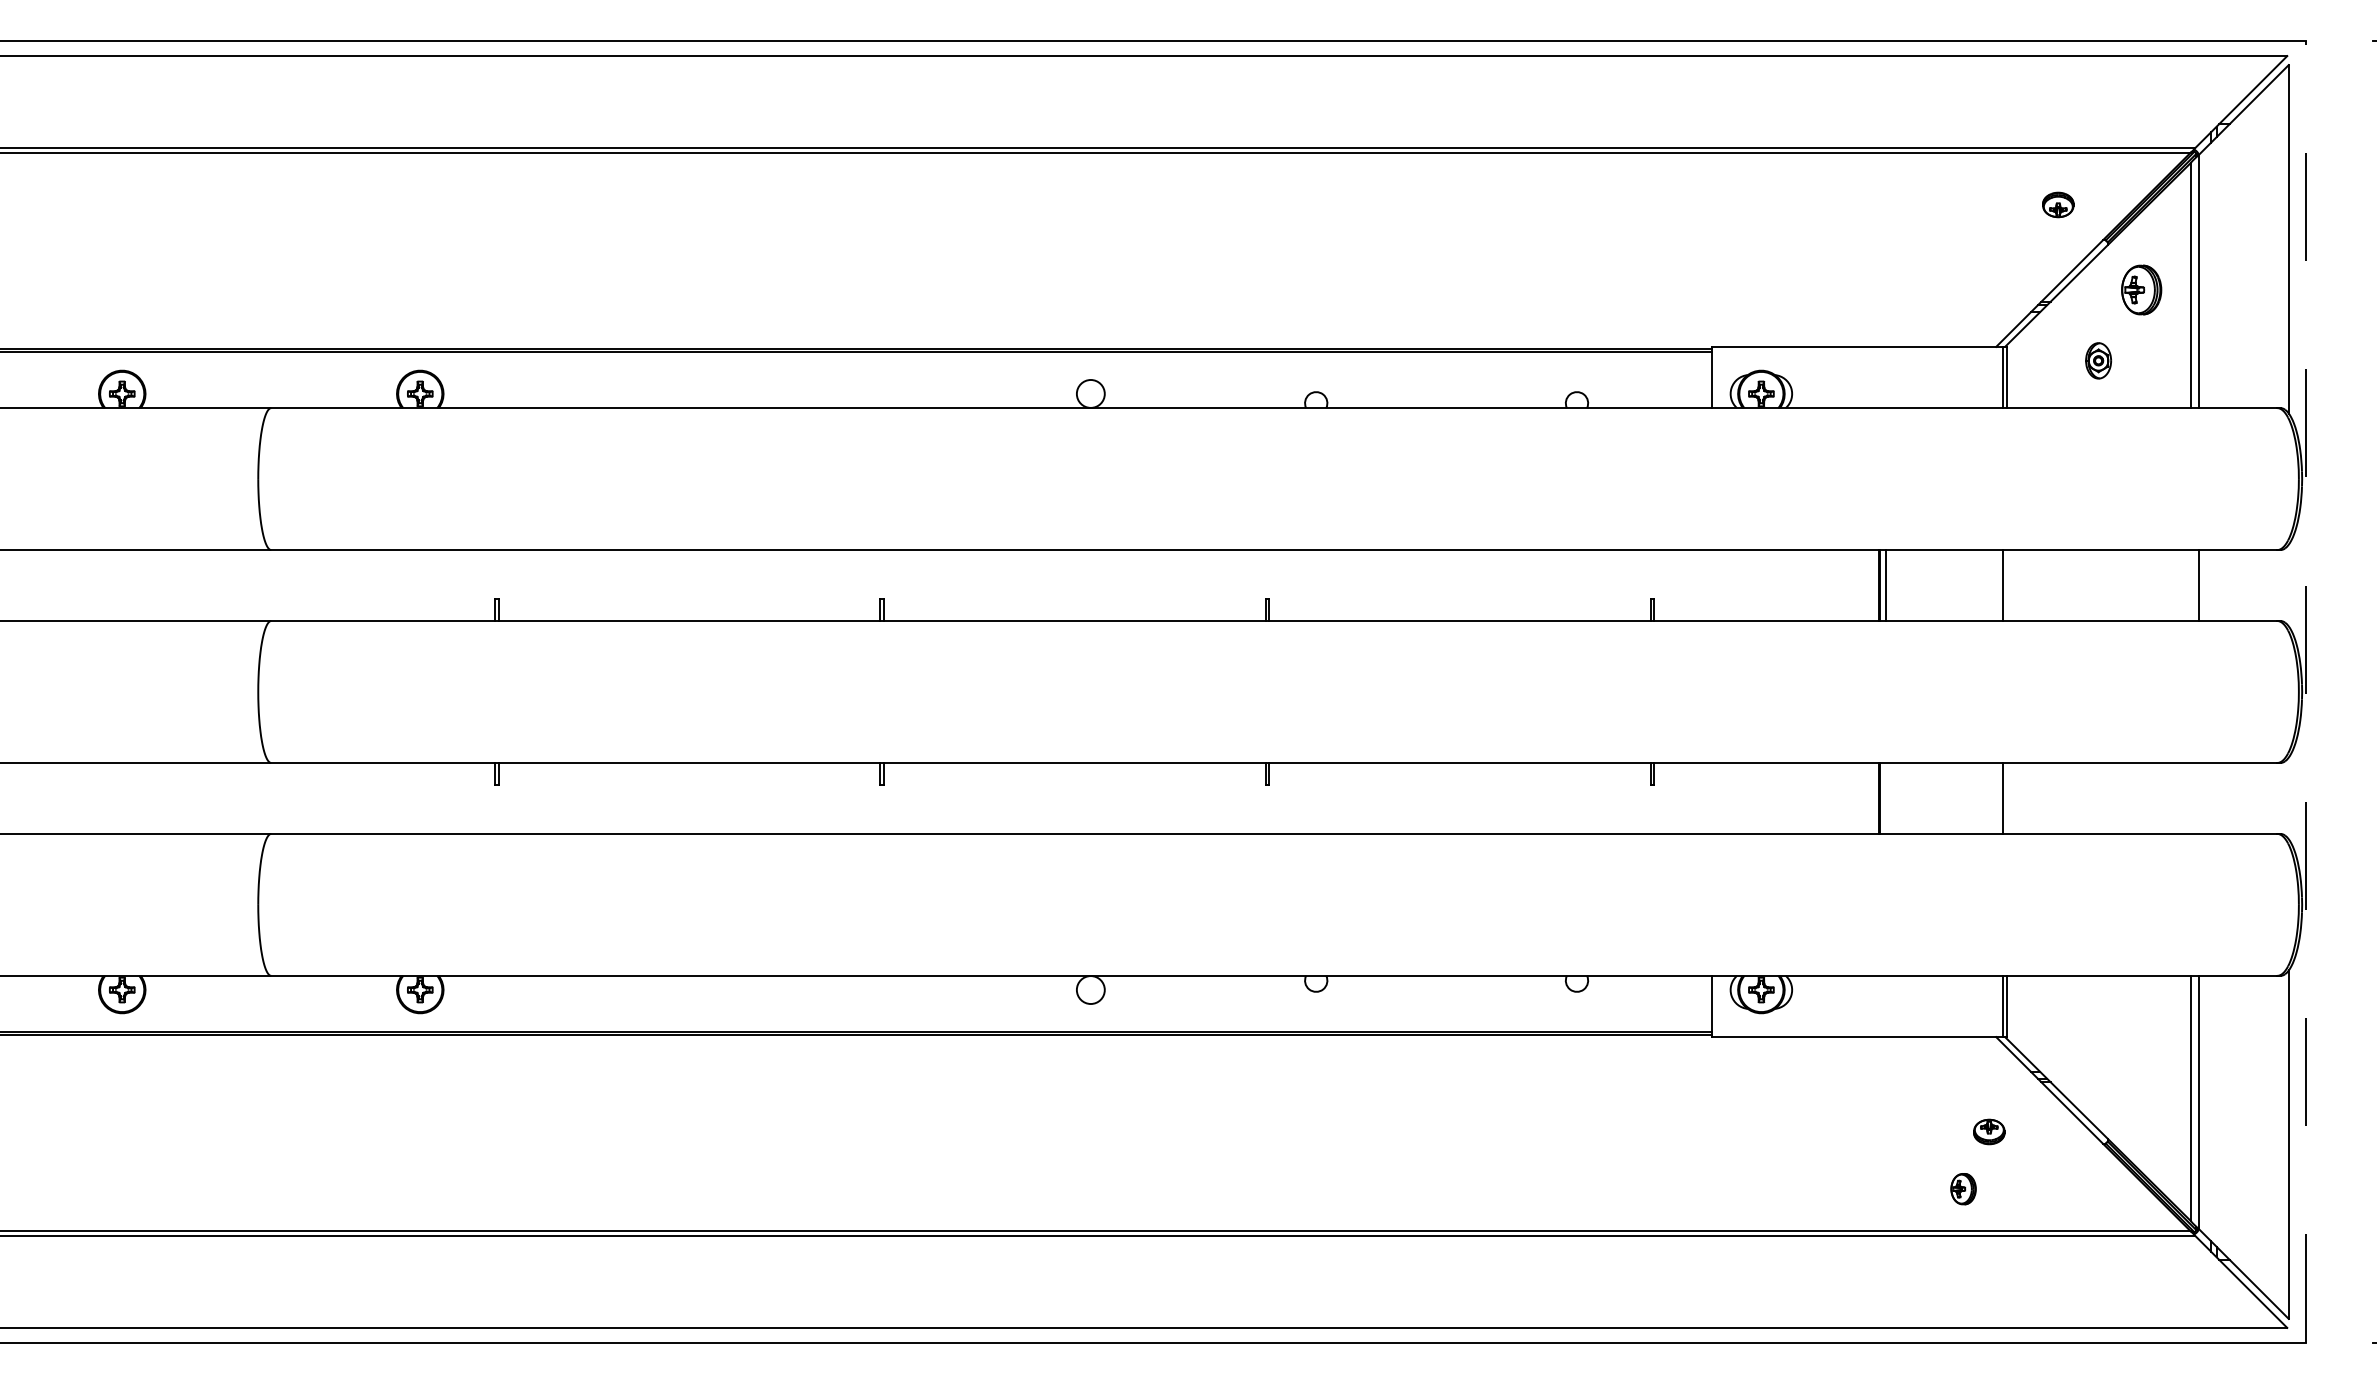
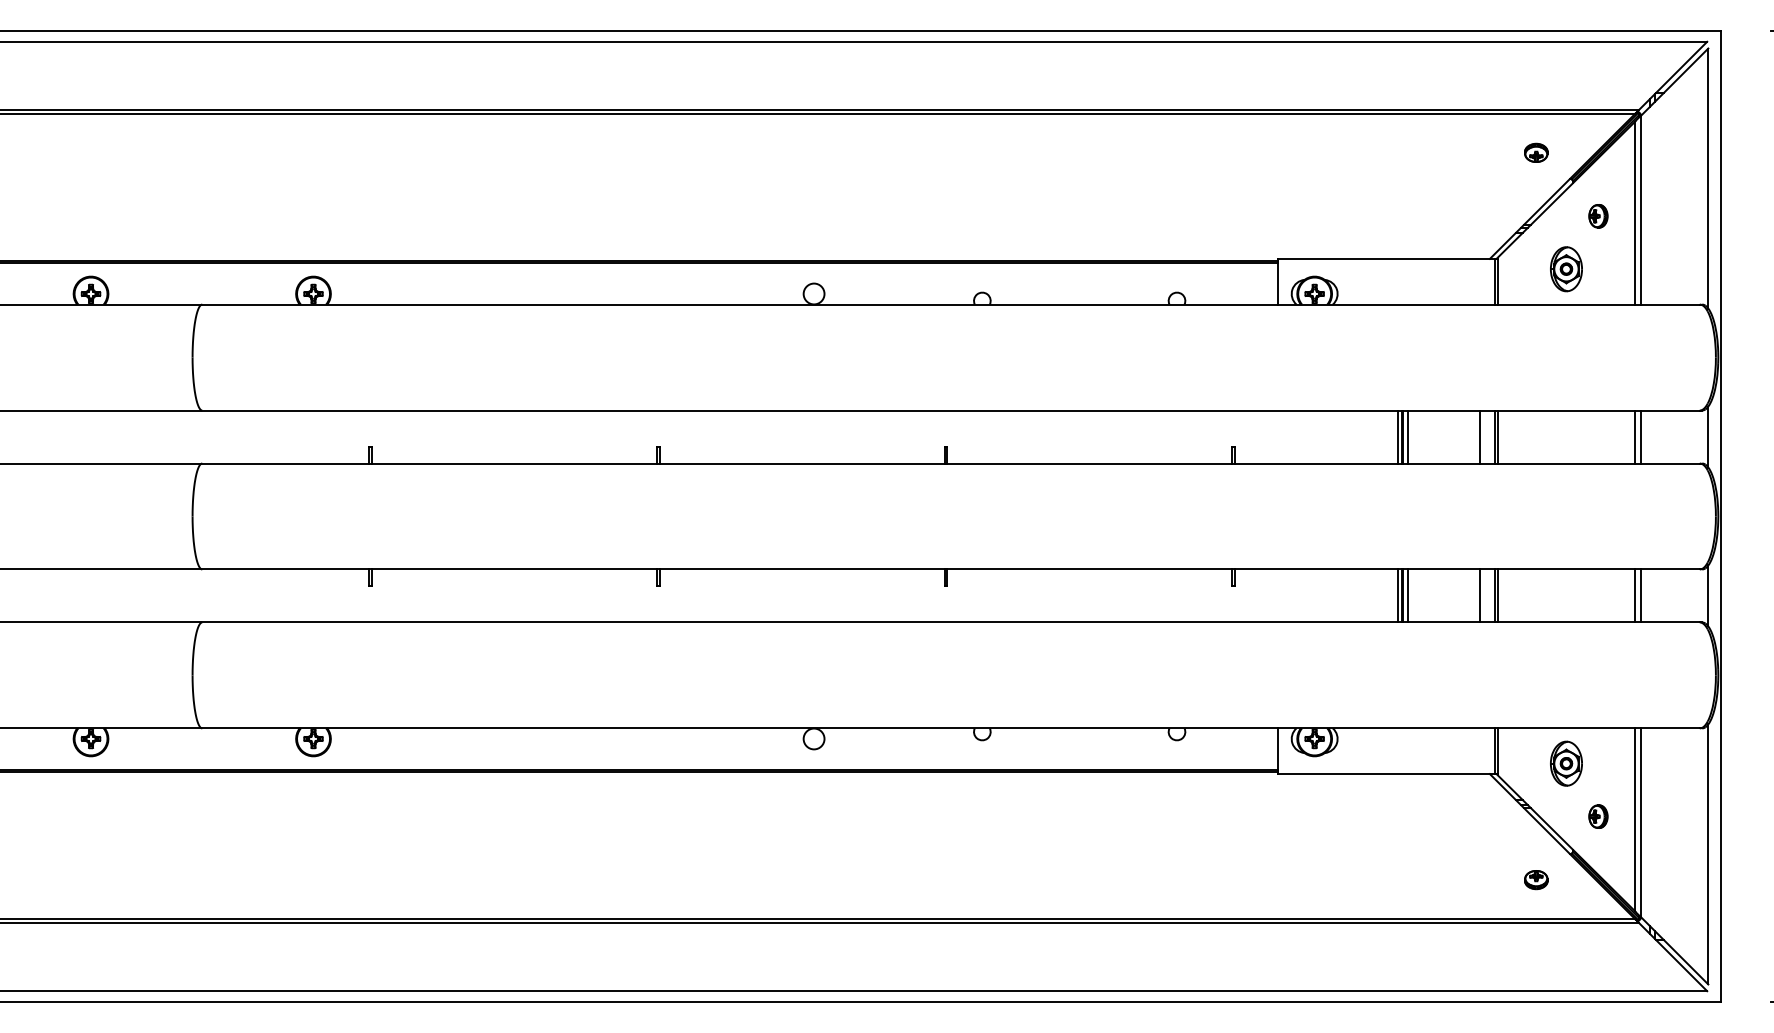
part: (2141, 289) -> (1598, 216), size x0.62
part: (2098, 360) -> (1566, 269), size x1.67
line: (1872, 585) -> (1397, 436), added
line: (1983, 585) -> (1480, 436), added
line: (2006, 585) -> (1497, 436), added
line: (2190, 585) -> (1634, 436), added
line: (2288, 585) -> (1708, 436), added
line: (2305, 692) -> (1720, 516), dashed -> solid
line: (1872, 797) -> (1397, 595), added
line: (1886, 797) -> (1408, 595), added
line: (1983, 797) -> (1480, 595), added
line: (2006, 797) -> (1497, 595), added
line: (2190, 797) -> (1634, 595), added
line: (2198, 797) -> (1640, 595), added
line: (2288, 798) -> (1708, 596), added
part: (2098, 1022) -> (1566, 763), added
part: (1989, 1131) -> (1536, 879), moved
part: (1963, 1189) -> (1598, 816), moved

